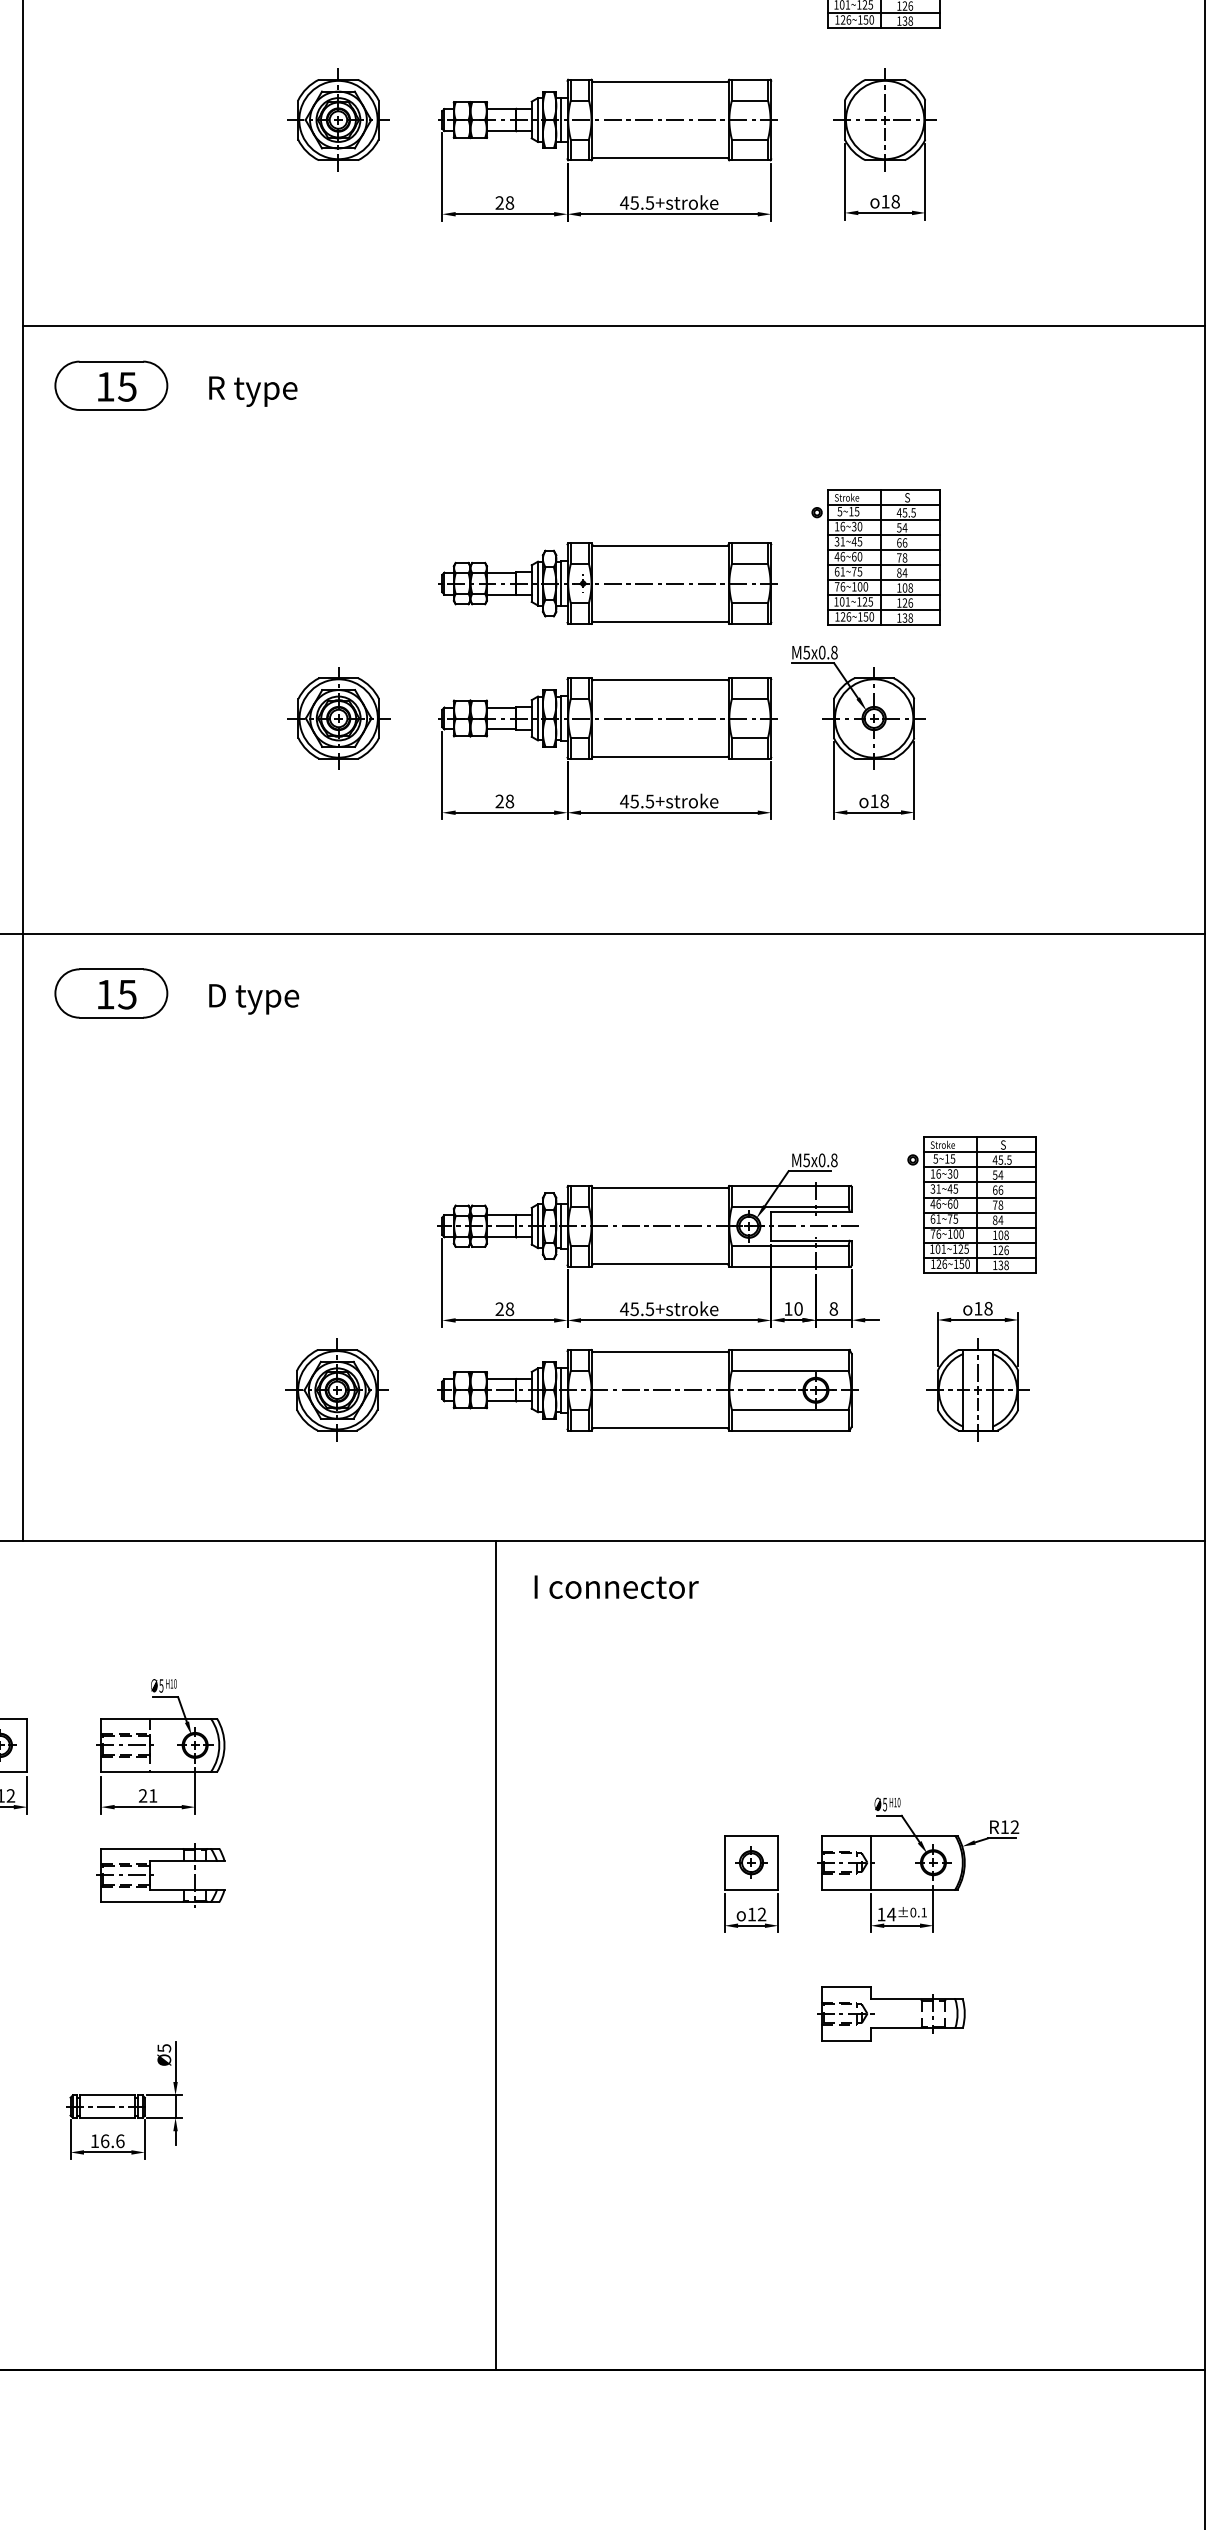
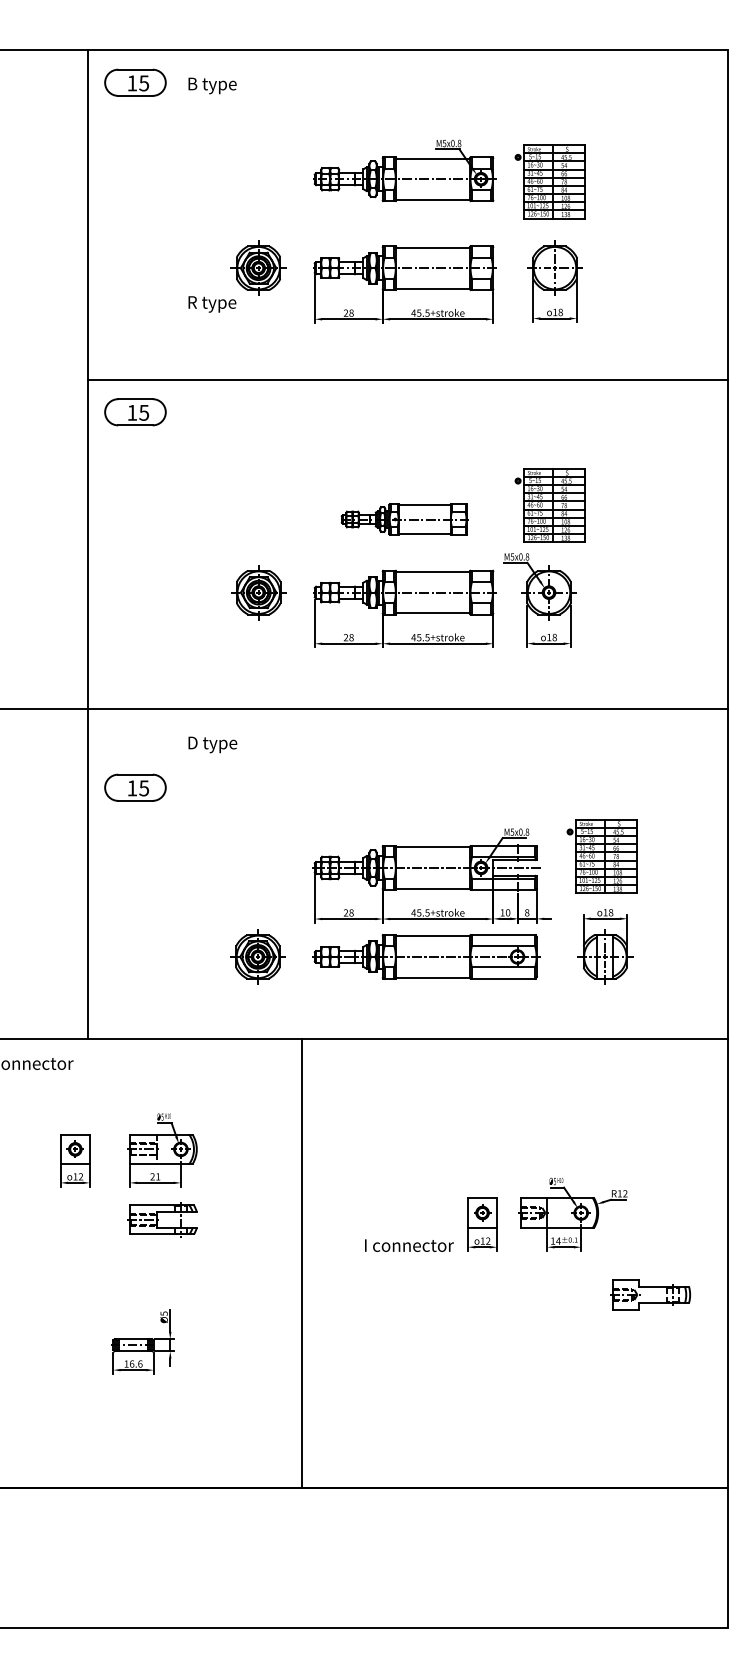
text: (253, 391) -> (212, 304), moved
part: (607, 583) -> (404, 519), size x0.7
part: (111, 993) -> (135, 787), moved
text: (616, 1586) -> (409, 1245), moved
line: (495, 1953) -> (301, 1262), moved
part: (891, 2012) -> (650, 1294), moved

